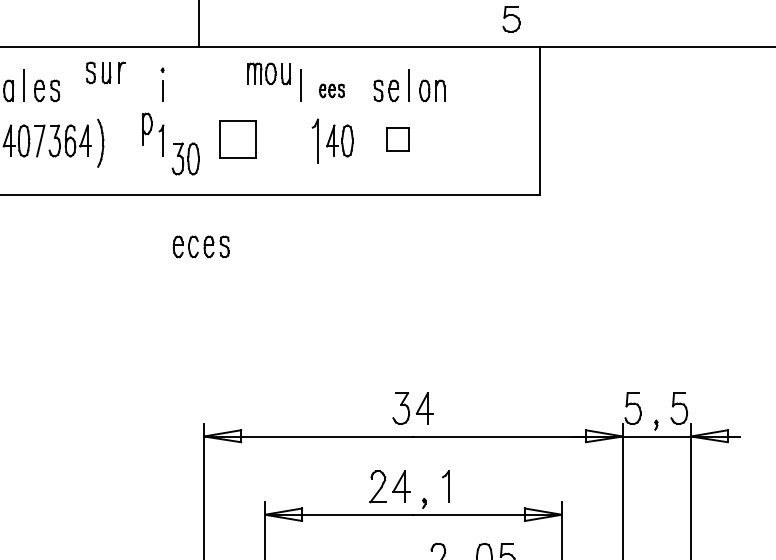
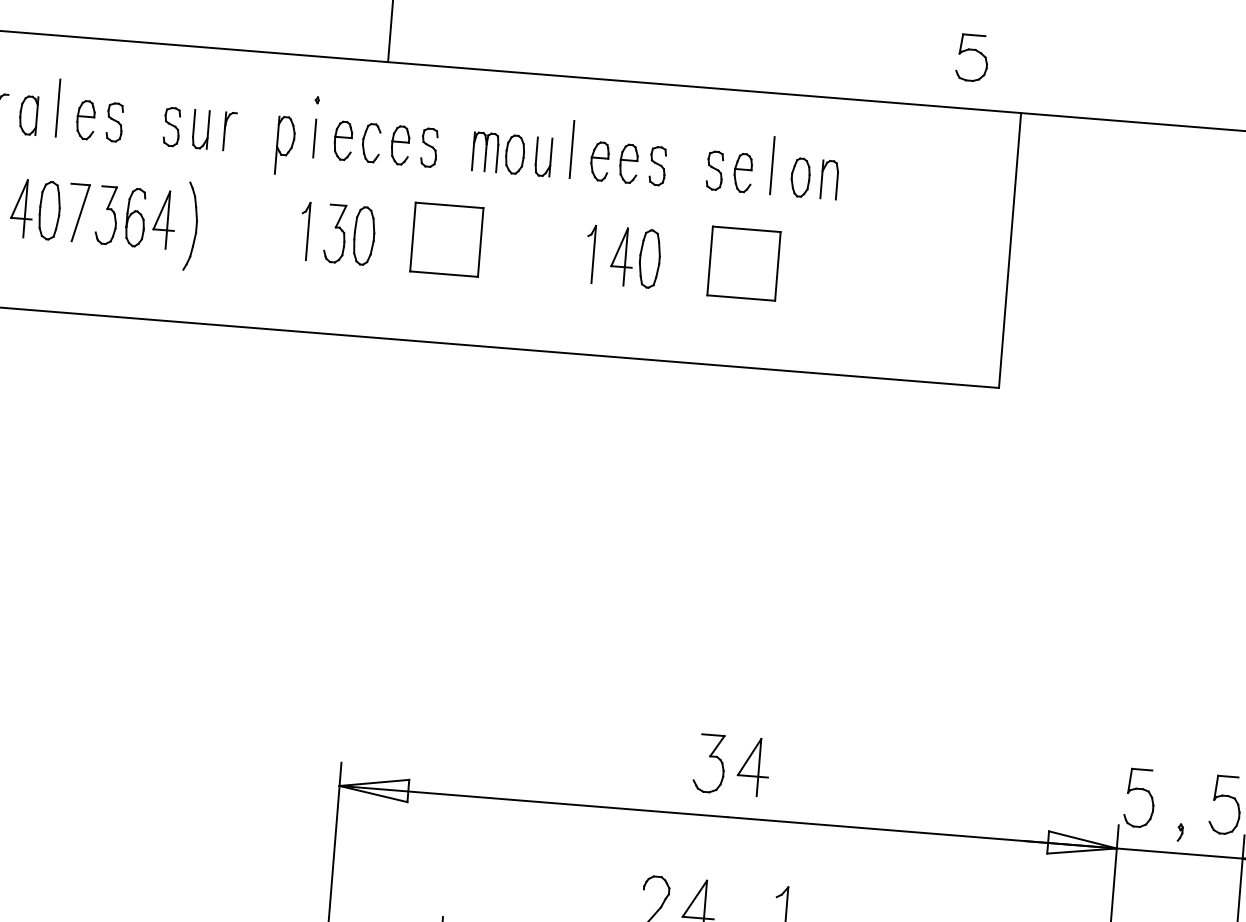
part: (105, 72) -> (199, 128), moved
part: (269, 73) -> (512, 153), moved
part: (331, 90) -> (627, 162), size x1.67
part: (147, 128) -> (285, 144), moved
part: (397, 139) -> (742, 263), size x1.67
part: (315, 140) -> (590, 253), size x0.71
part: (185, 158) -> (349, 233), moved
part: (200, 246) -> (384, 143), moved

